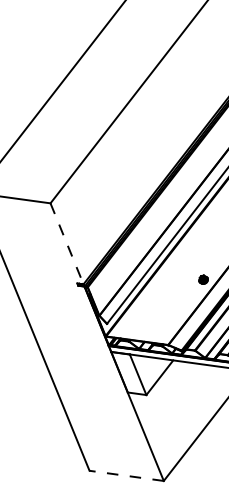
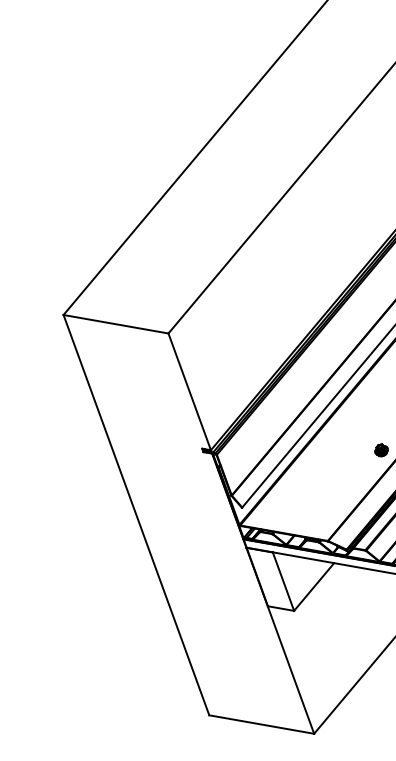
line: (66, 244) -> (189, 392), dashed -> solid
line: (126, 475) -> (261, 724), dashed -> solid

